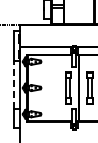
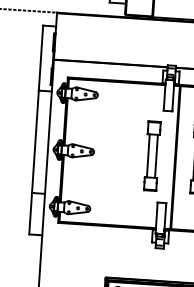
line: (14, 85) -> (36, 142), dashed -> solid

